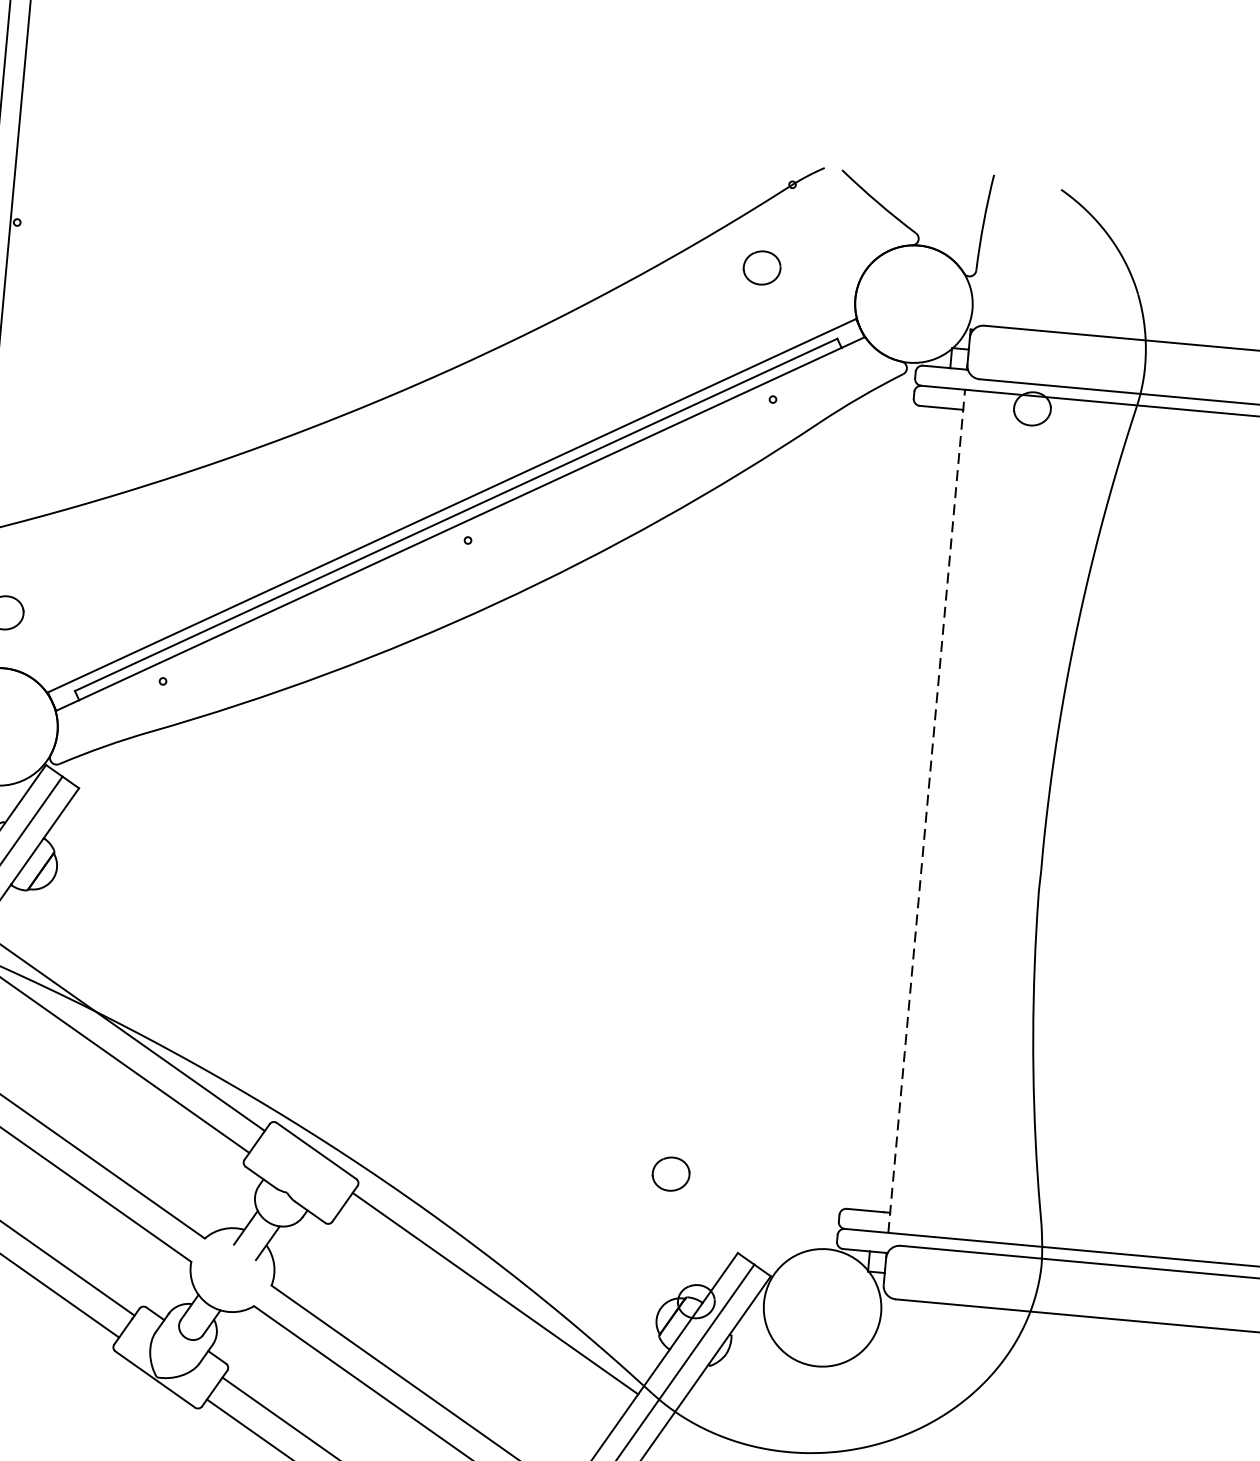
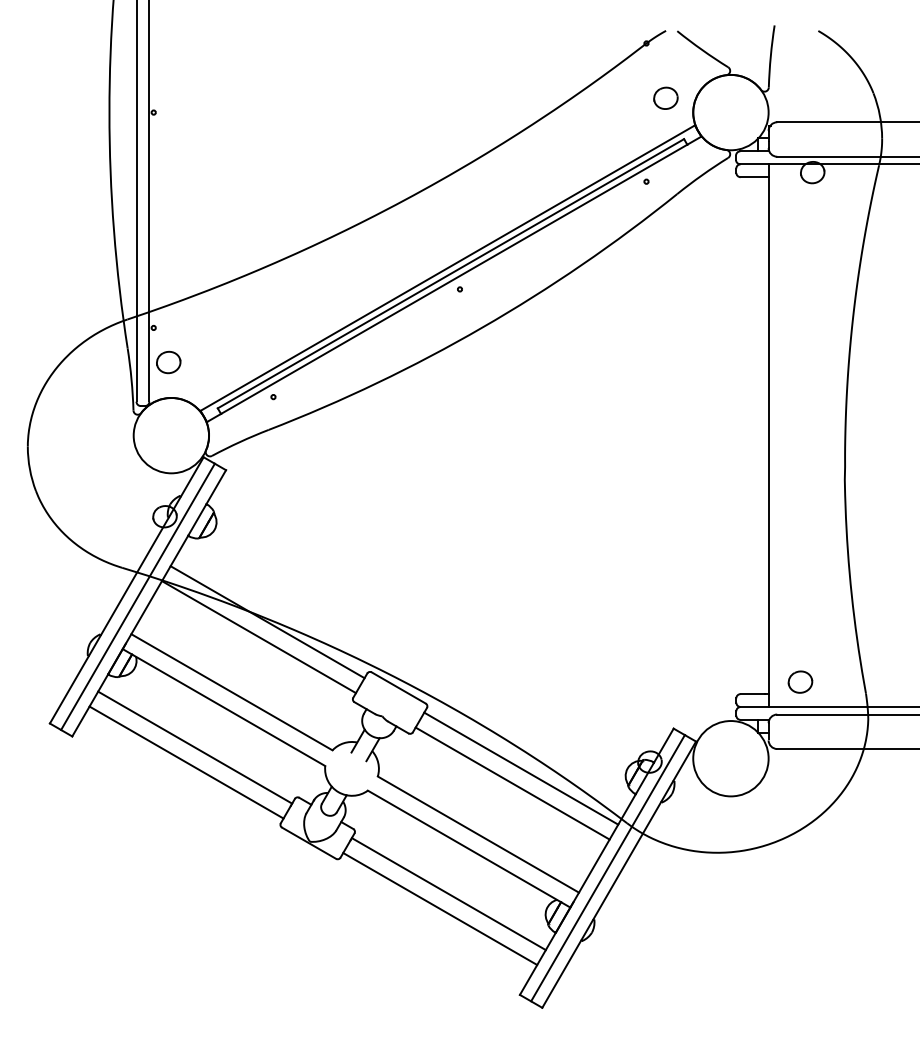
part: (761, 266) -> (665, 97), moved
line: (926, 811) -> (768, 435), dashed -> solid
part: (671, 1173) -> (800, 681), moved
line: (479, 1315) -> (512, 783), added

